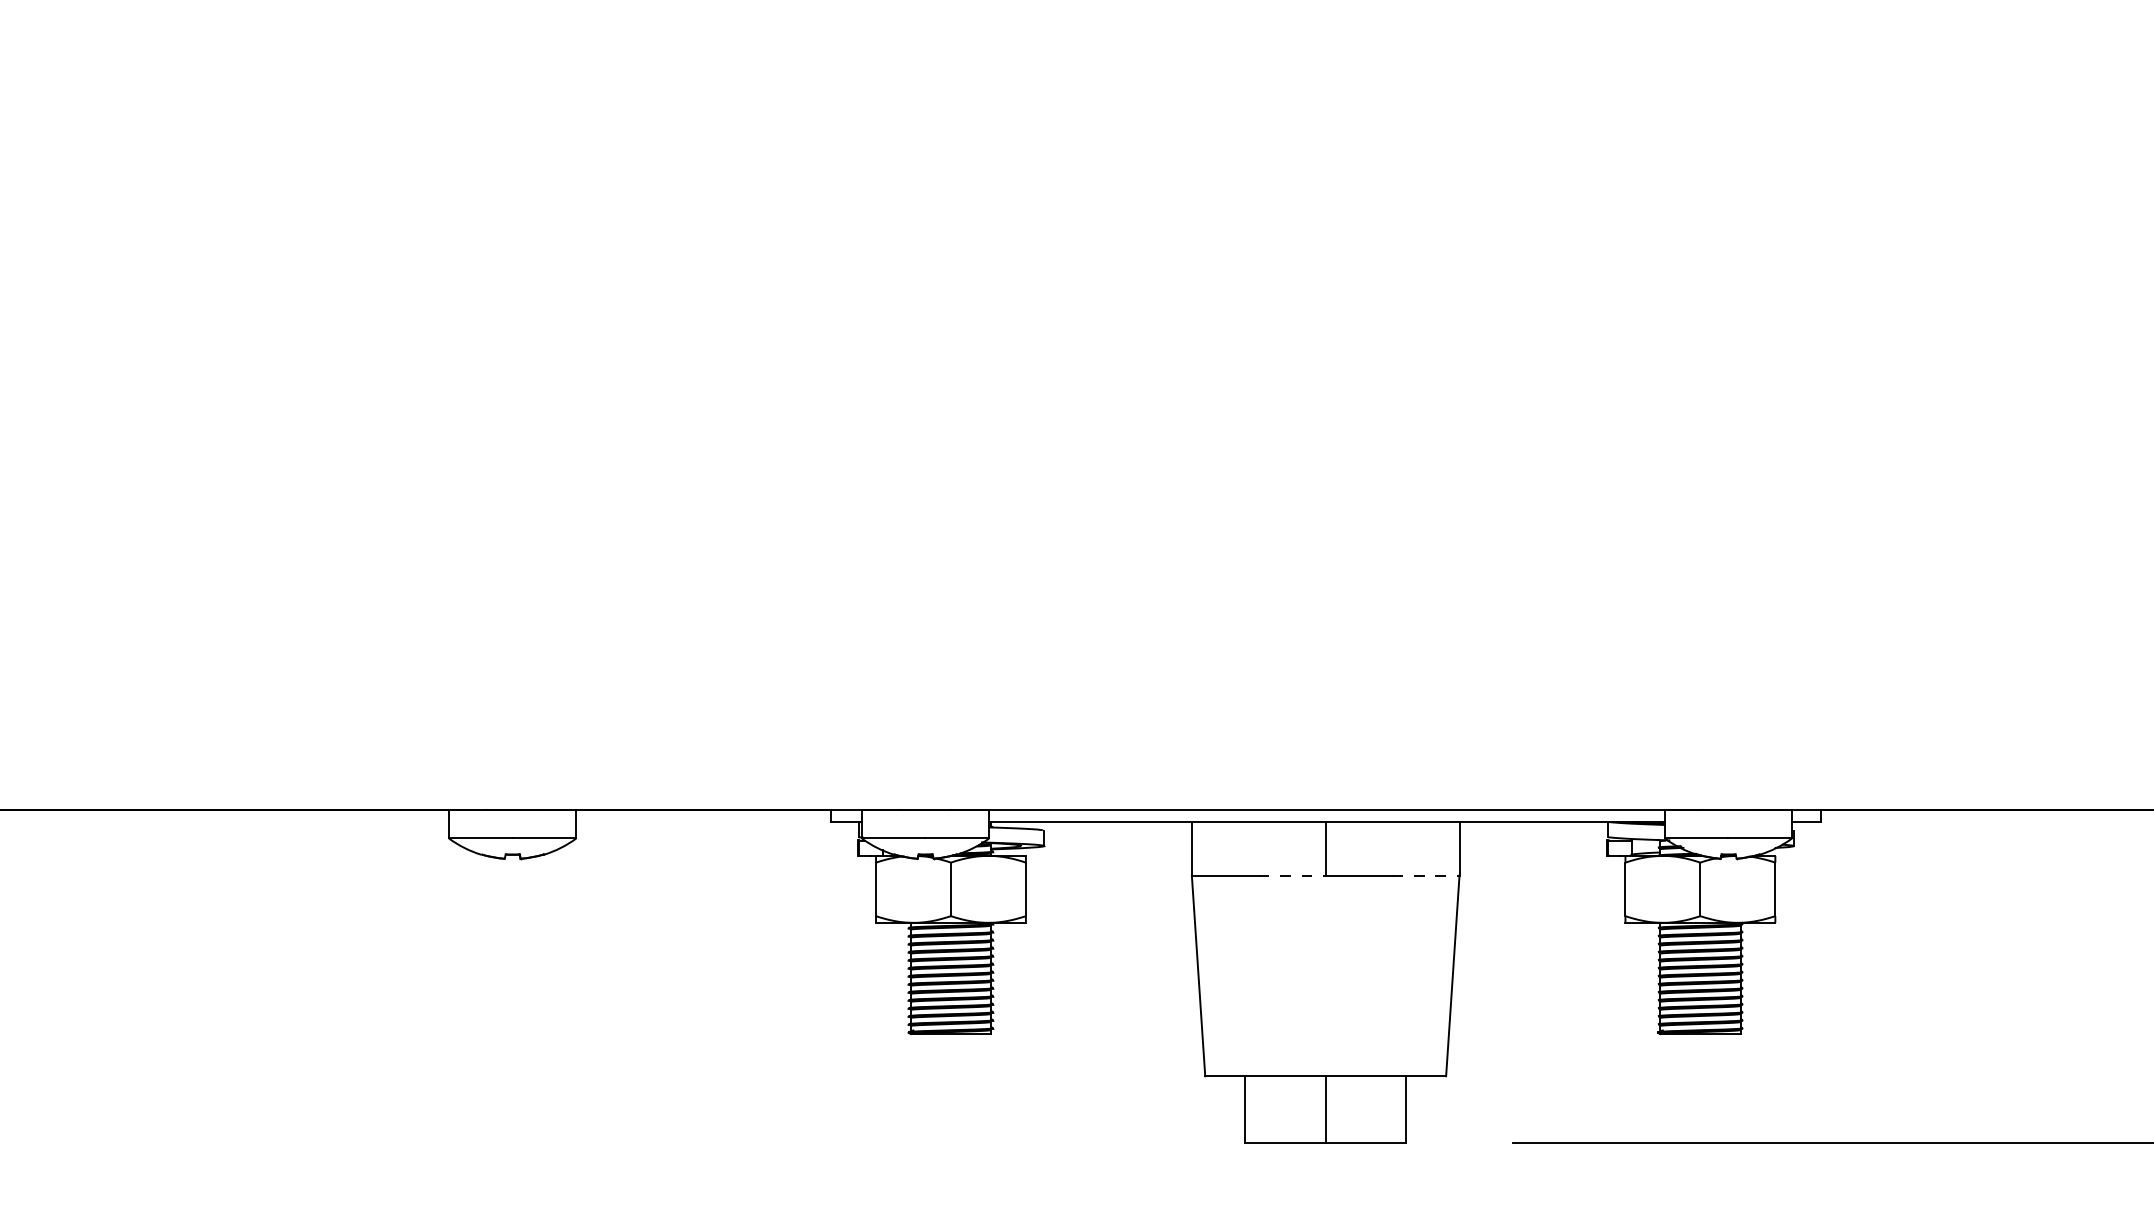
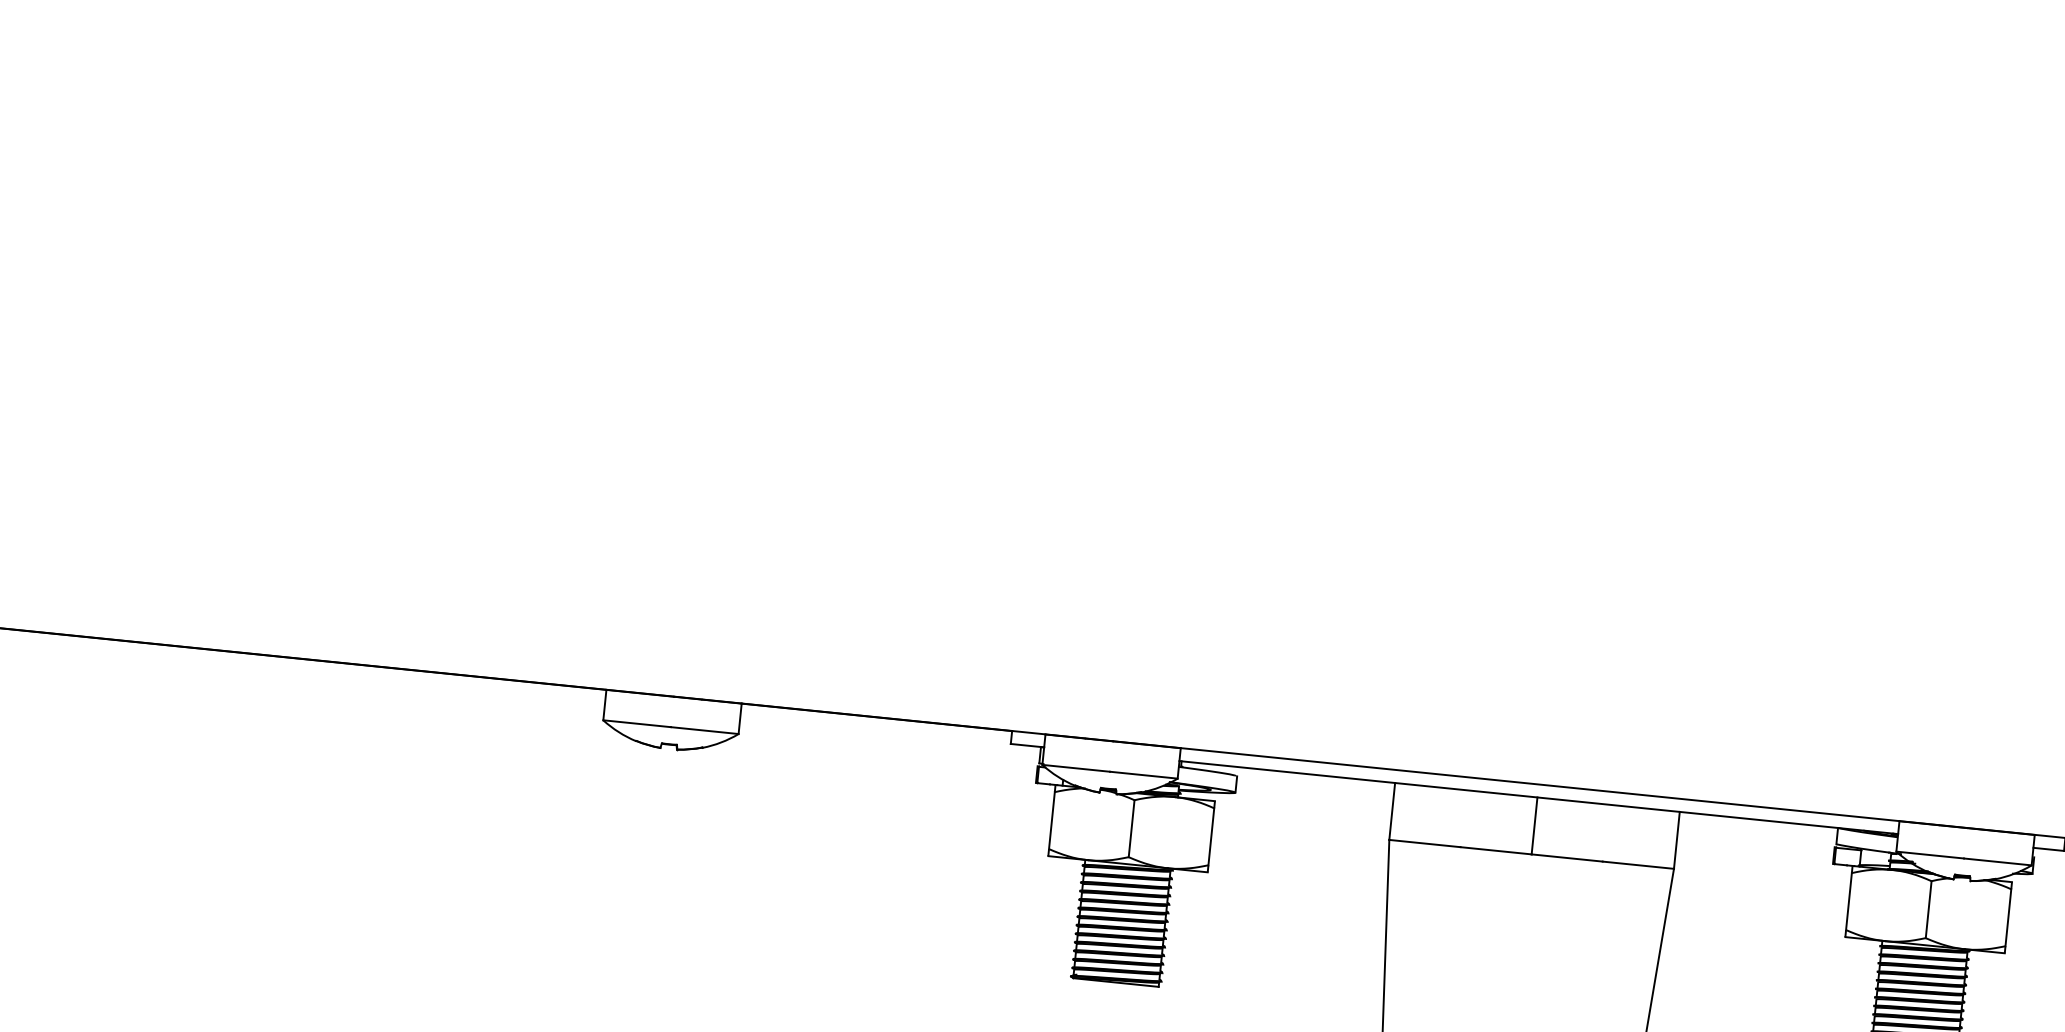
line: (1292, 875) -> (1496, 850), dashed -> solid
line: (1426, 875) -> (1638, 865), dashed -> solid

